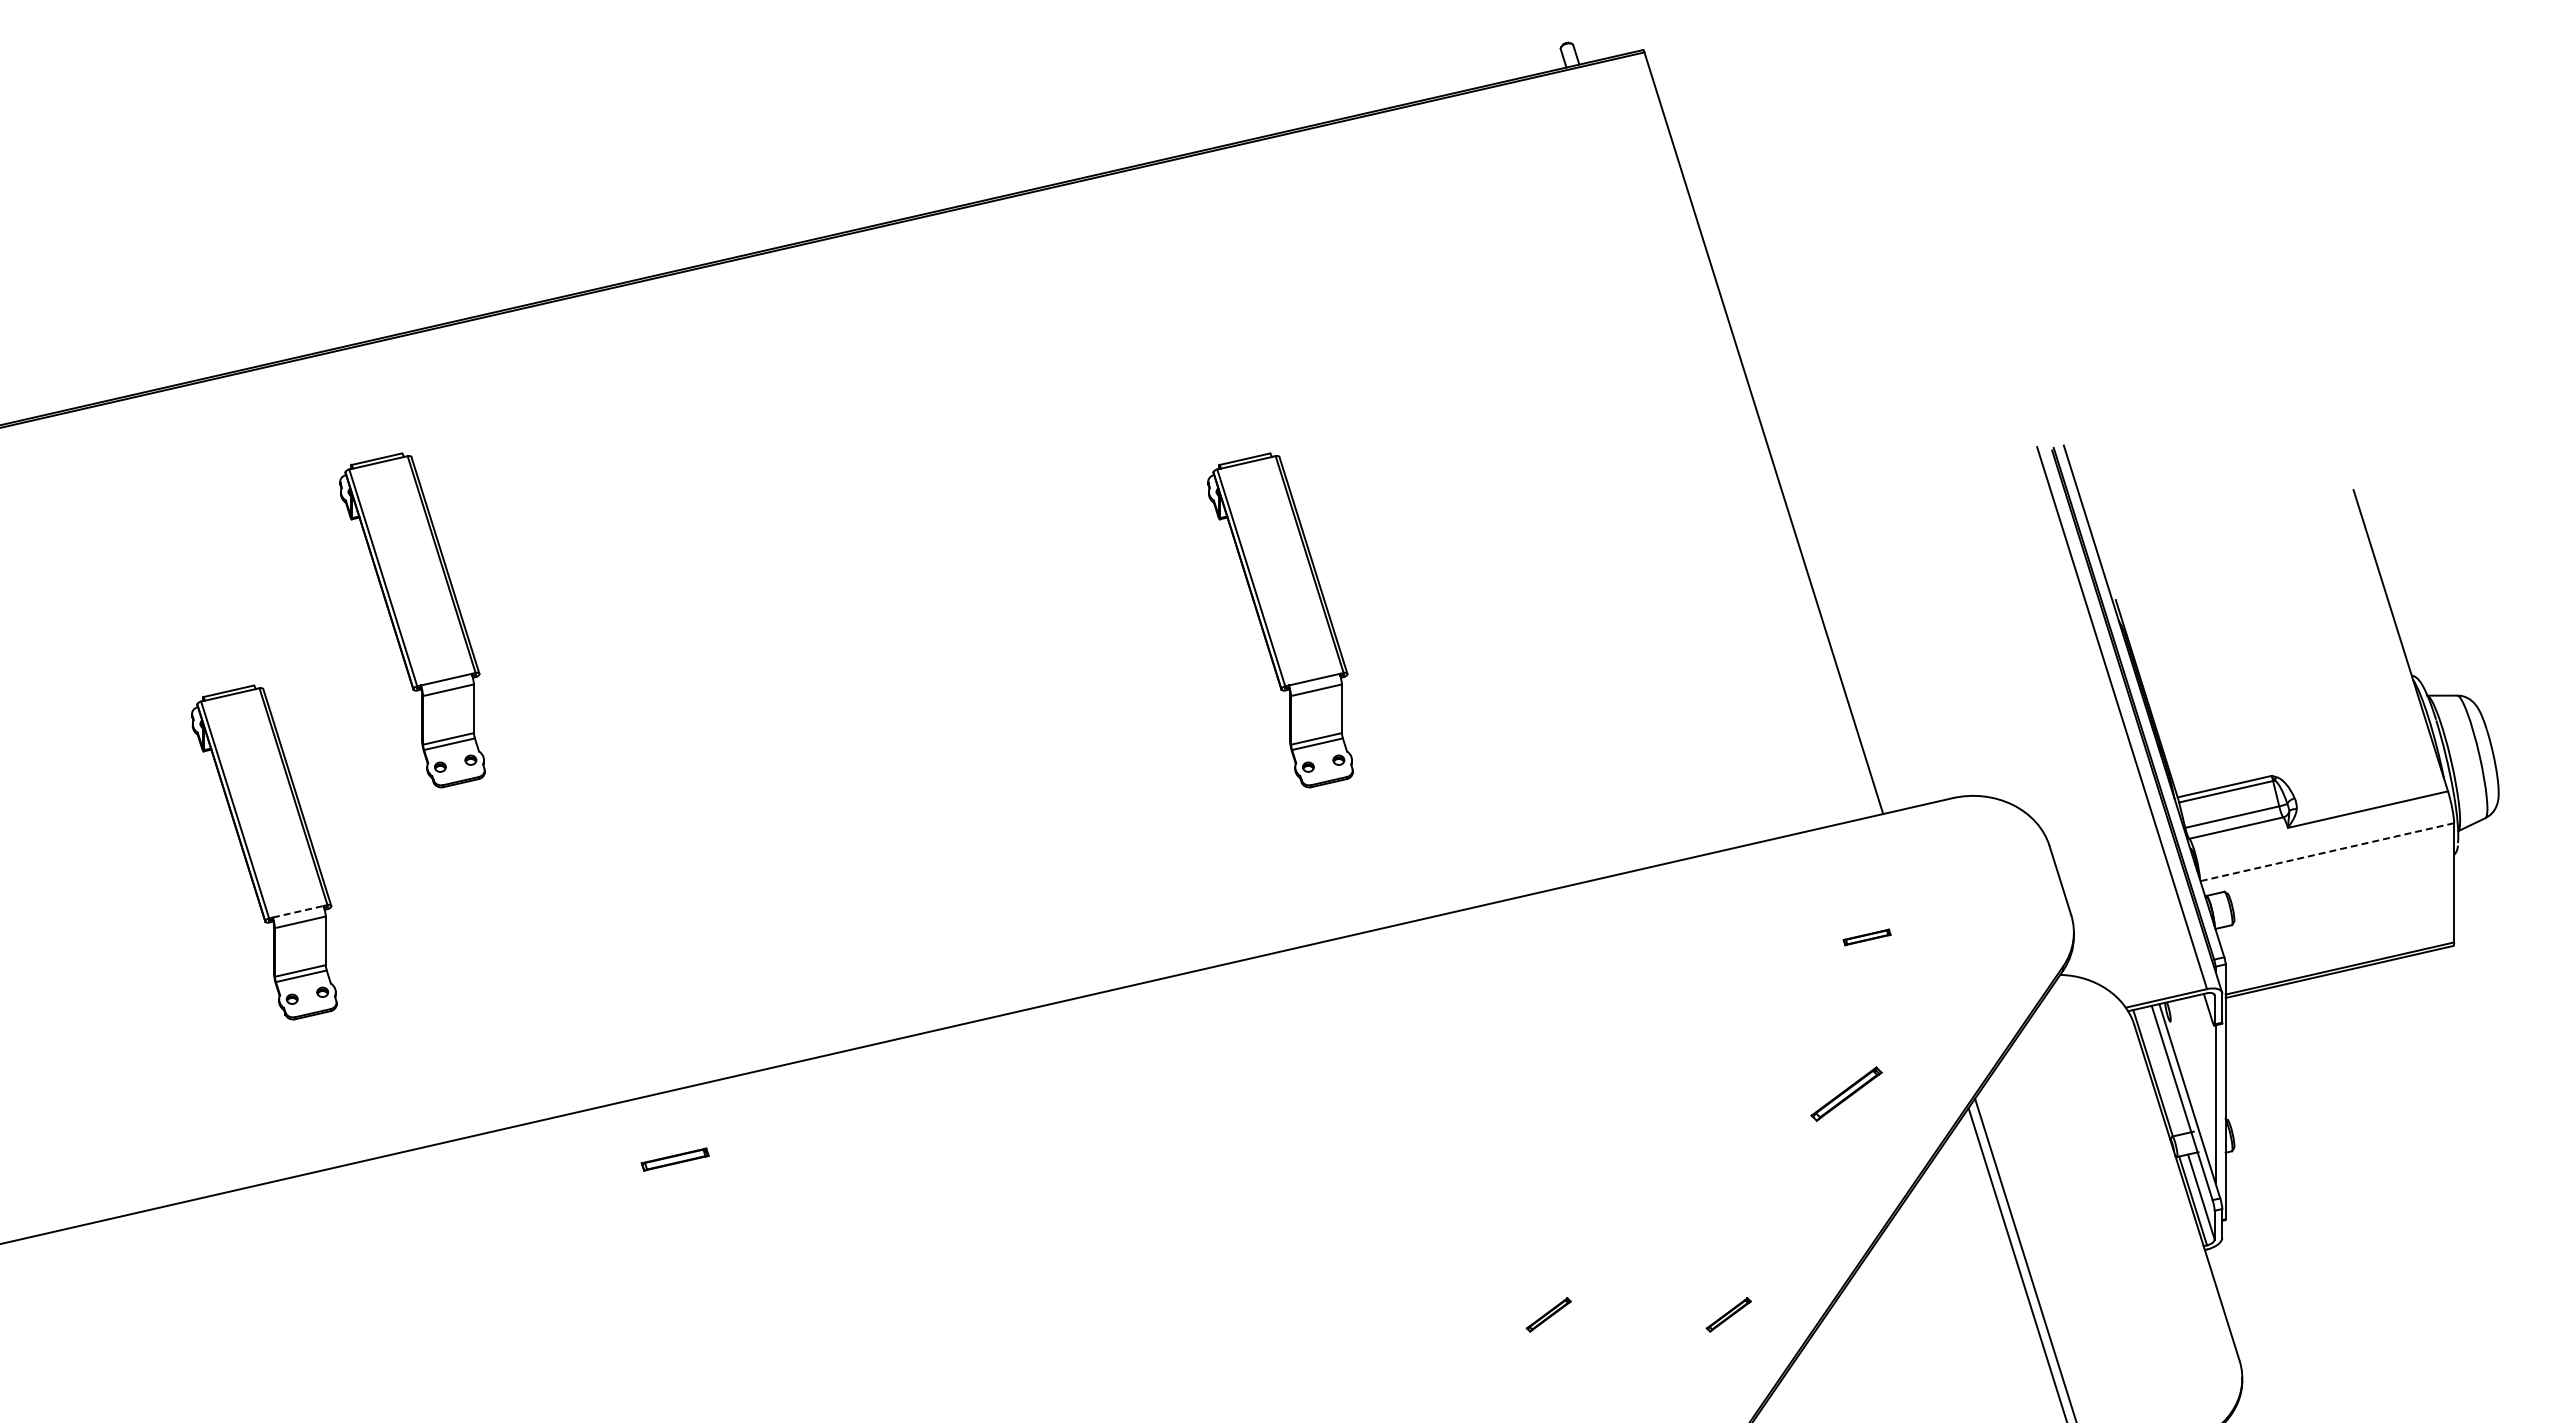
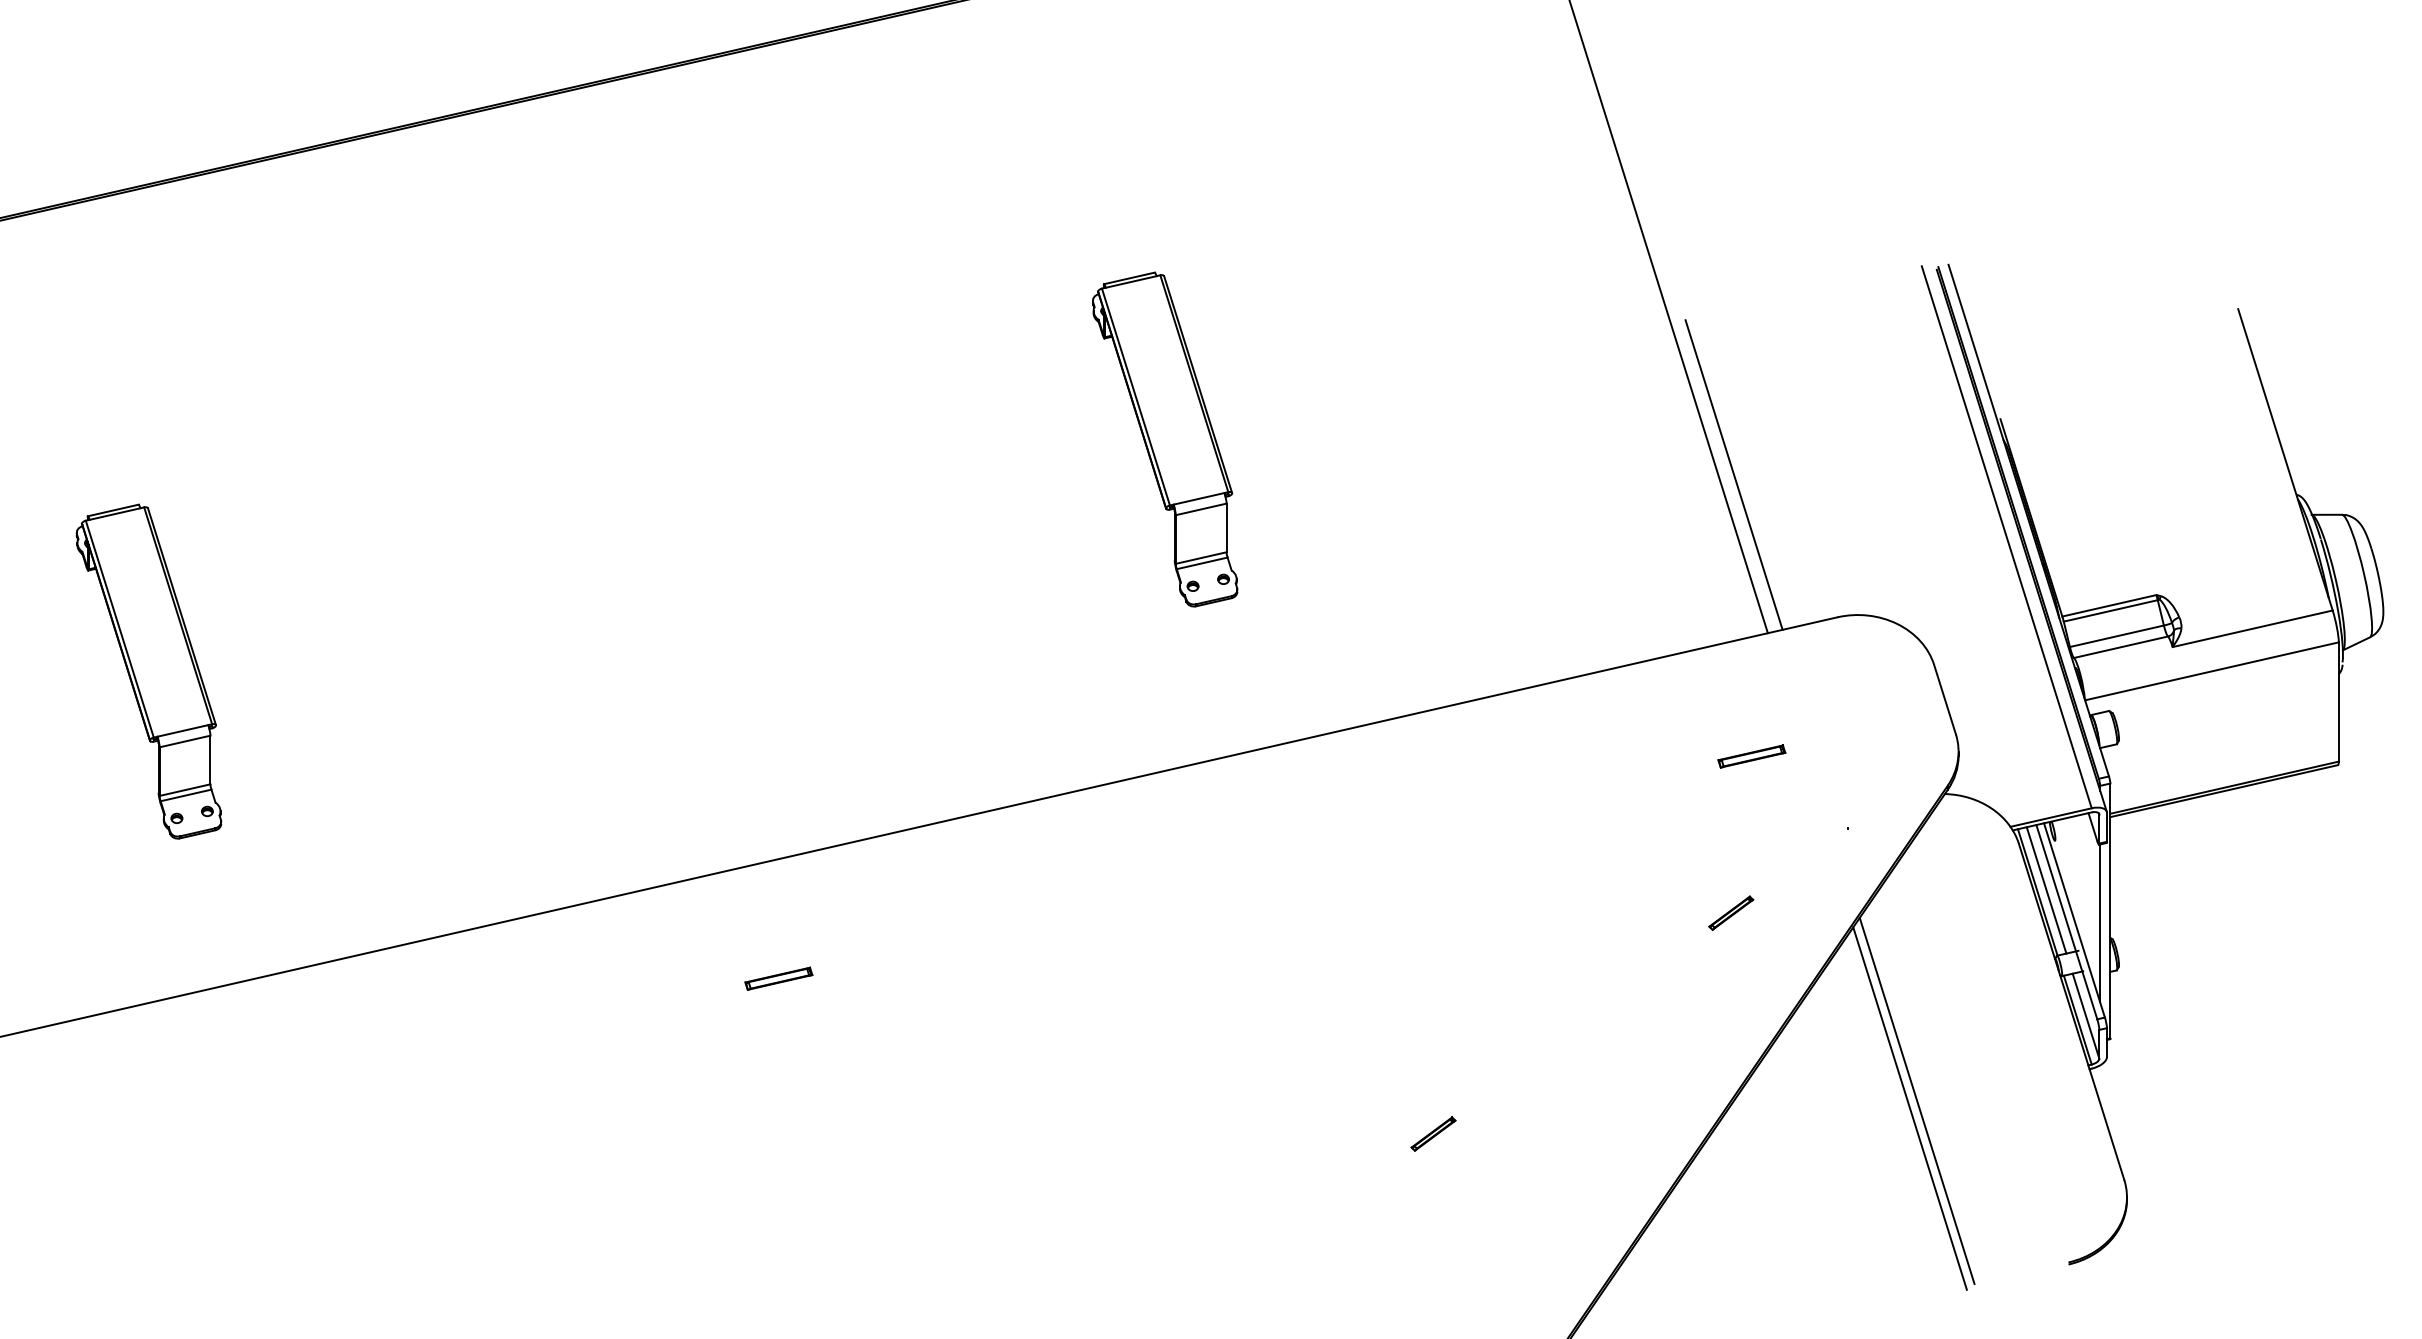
part: (412, 620) -> (297, 439), removed
line: (1848, 655) -> (1733, 474), added
line: (2326, 852) -> (2211, 671), dashed -> solid
line: (298, 911) -> (183, 730), dashed -> solid
part: (1866, 937) -> (1751, 756), size x1.43
line: (2161, 1071) -> (2046, 890), added
part: (1846, 1093) -> (1731, 912), size x0.62
part: (674, 1159) -> (778, 978), moved
part: (1728, 1314) -> (1613, 1133), removed

